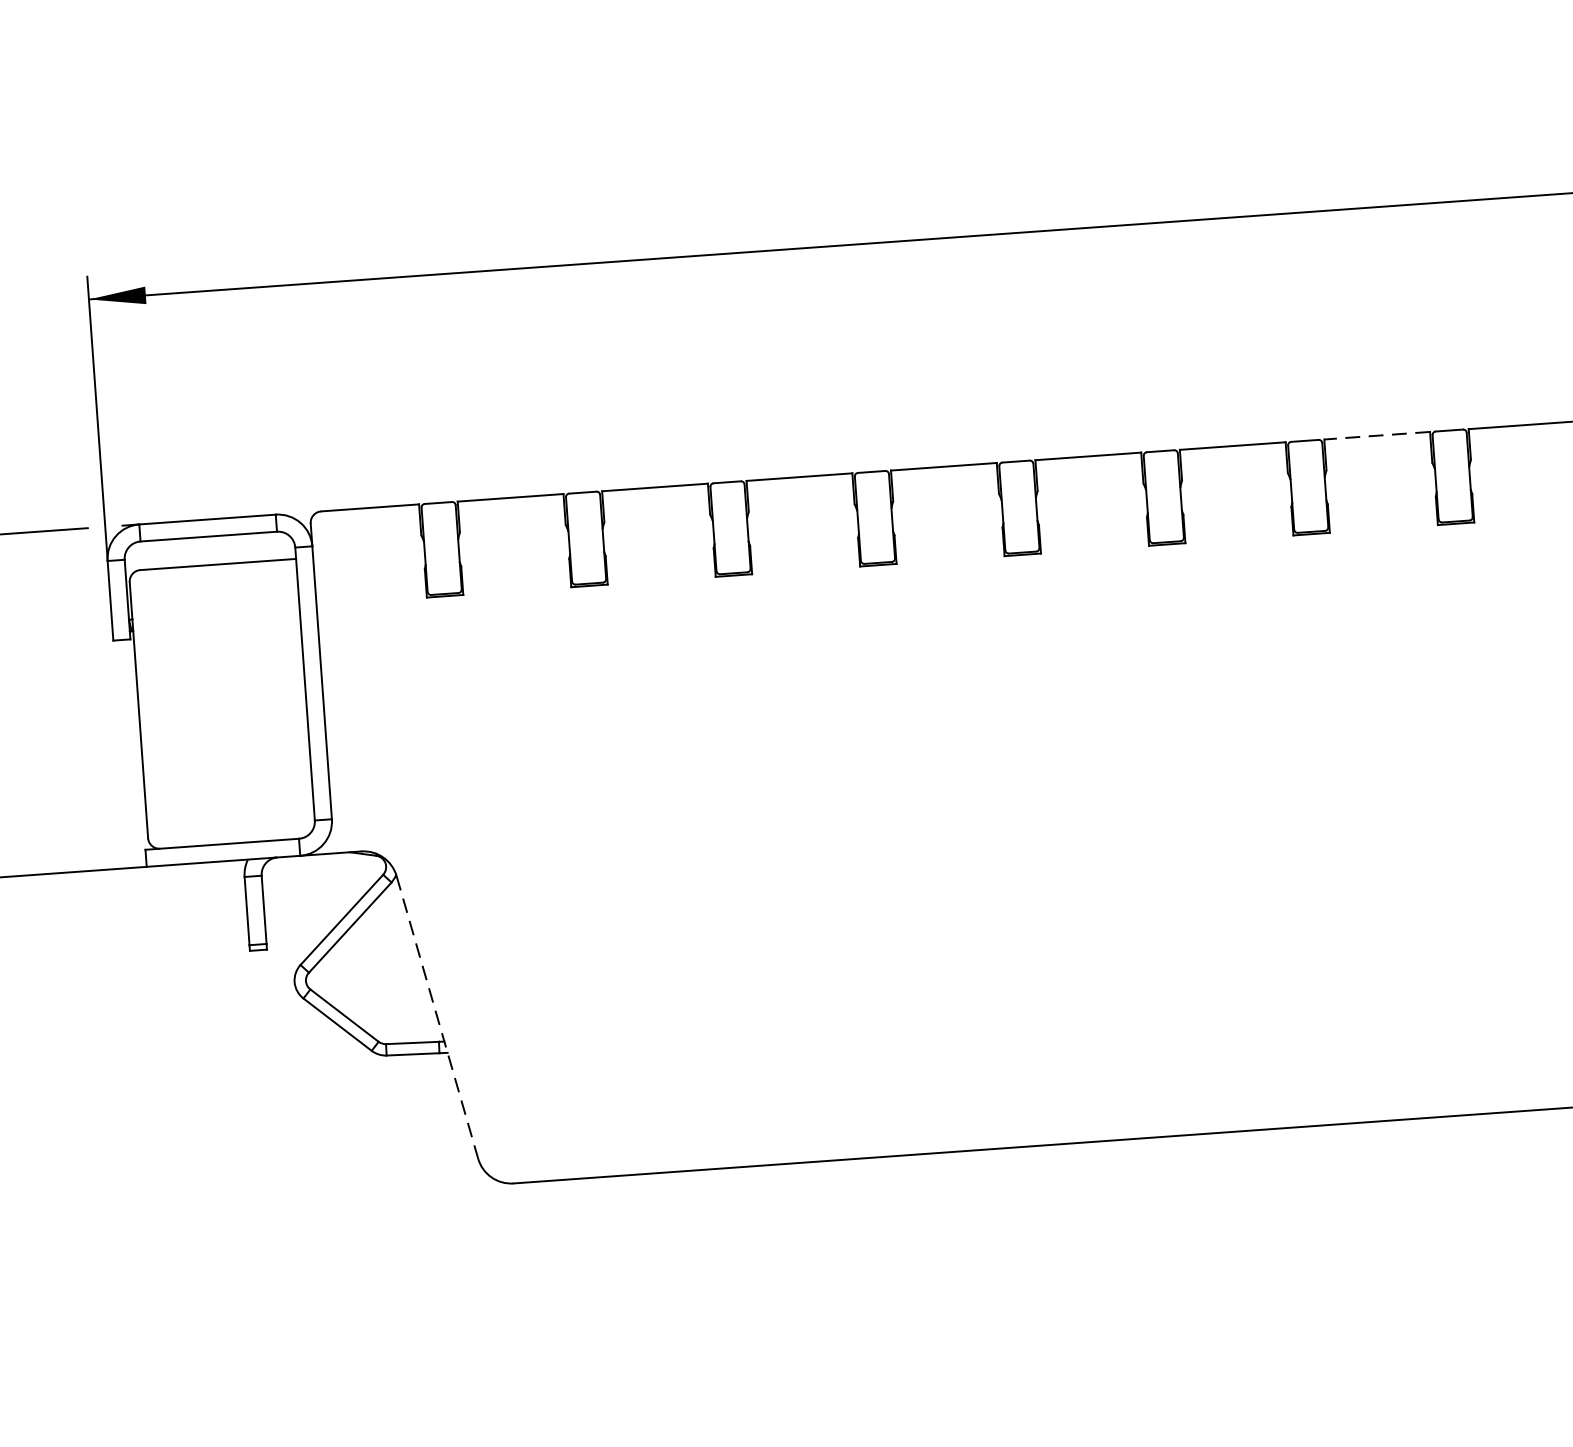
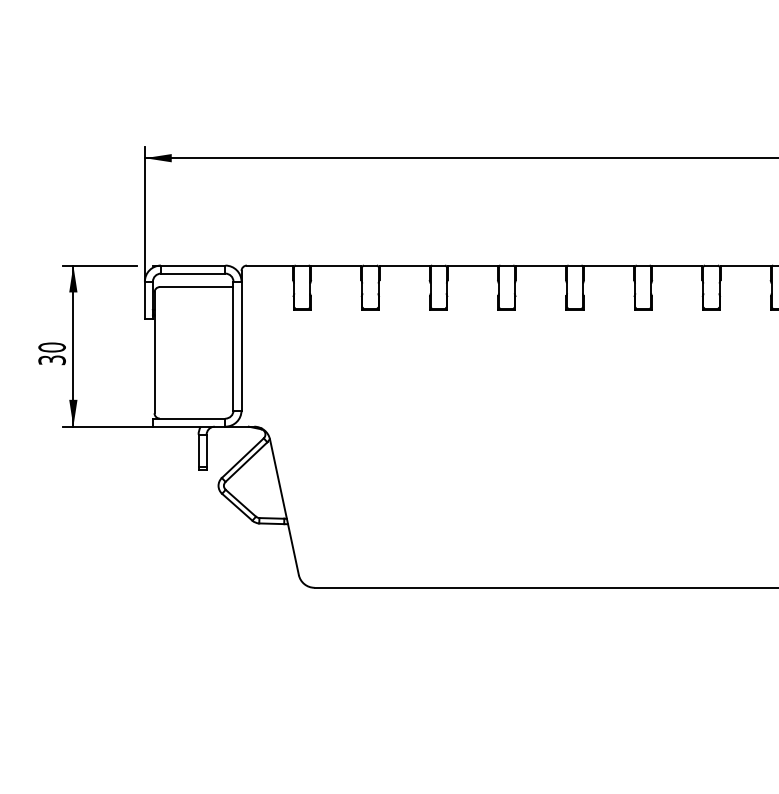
line: (1377, 435) -> (745, 265), dashed -> solid
line: (437, 1017) -> (284, 507), dashed -> solid

